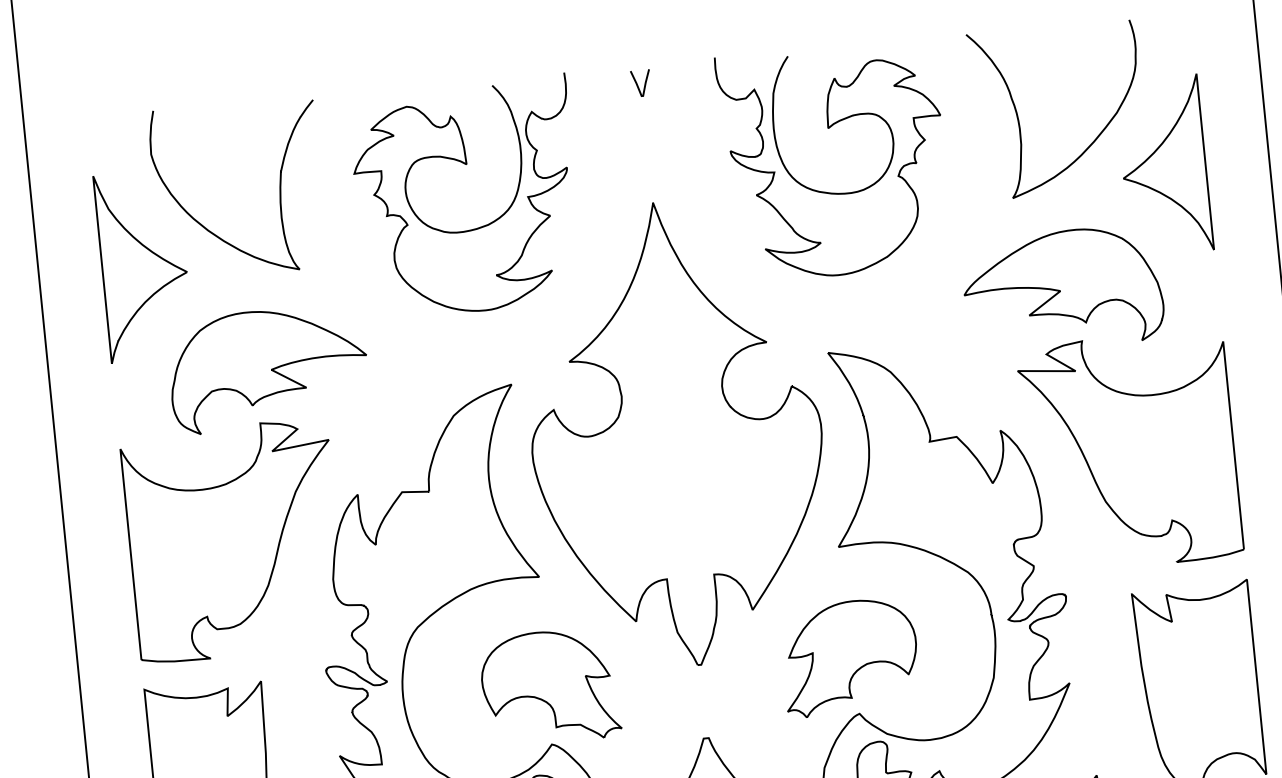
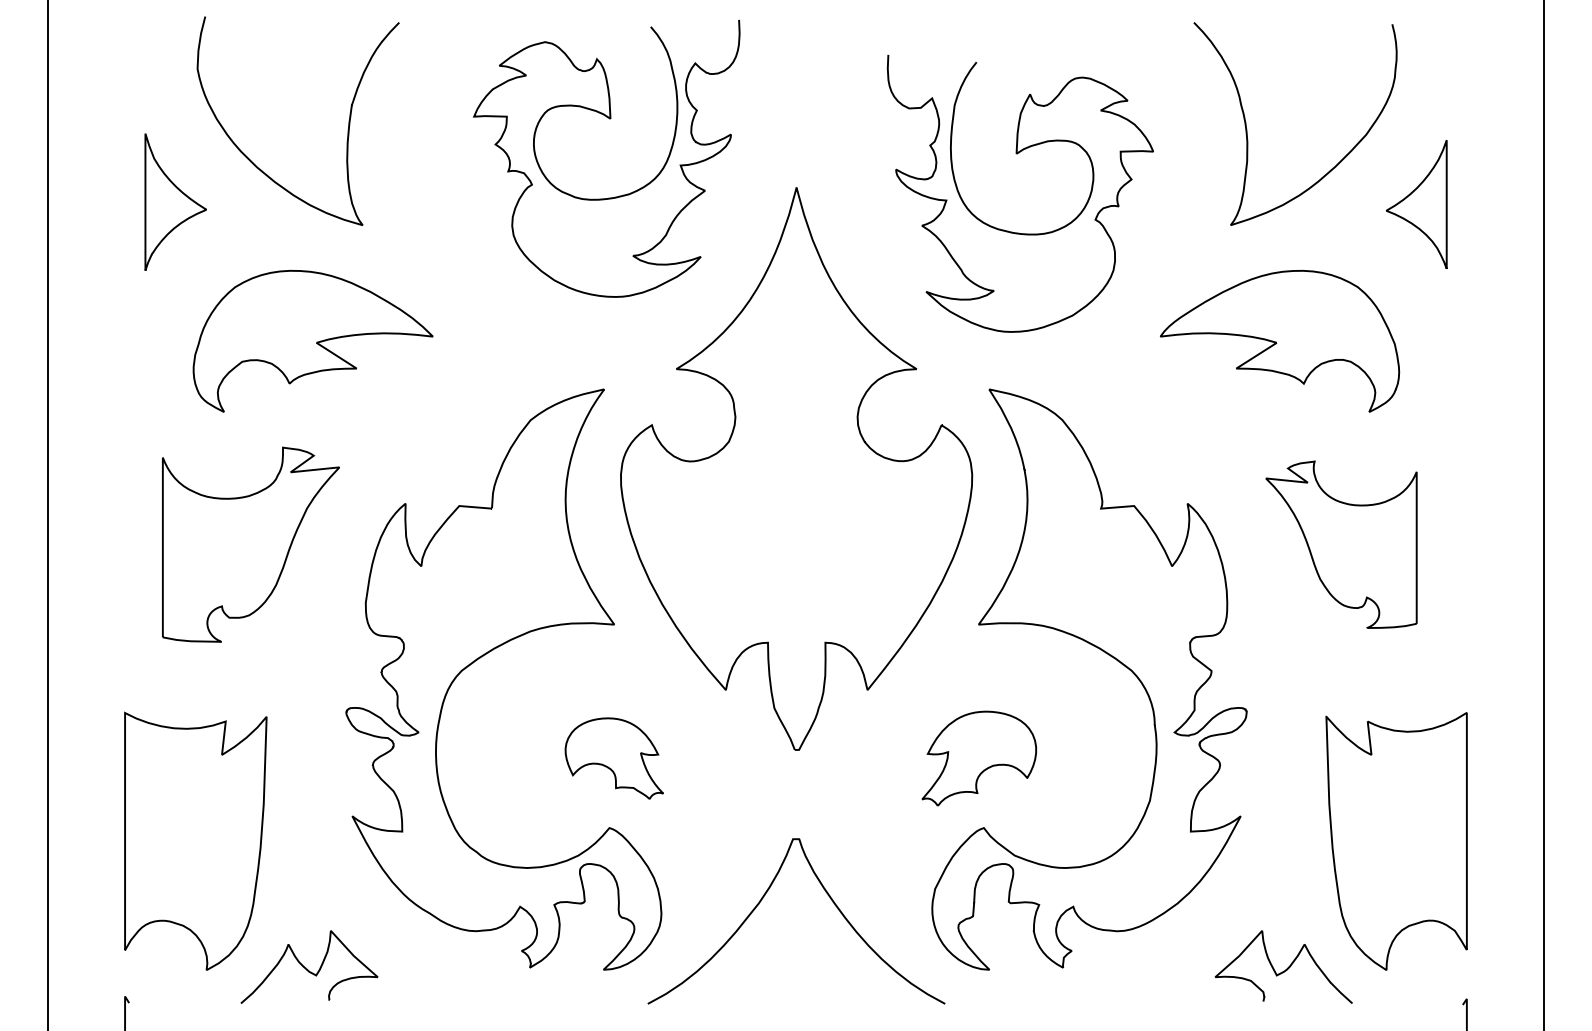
curve: (637, 84) -> (792, 42), removed
part: (1163, 165) -> (1416, 204), size x0.6
curve: (827, 192) -> (1008, 230), moved
curve: (477, 227) -> (615, 196), moved
part: (143, 265) -> (175, 201), size x0.6
part: (1130, 451) -> (1341, 544), size x0.6
part: (233, 540) -> (250, 544), size x0.7
part: (850, 657) -> (979, 758), size x0.7
part: (550, 686) -> (614, 758), size x0.6

